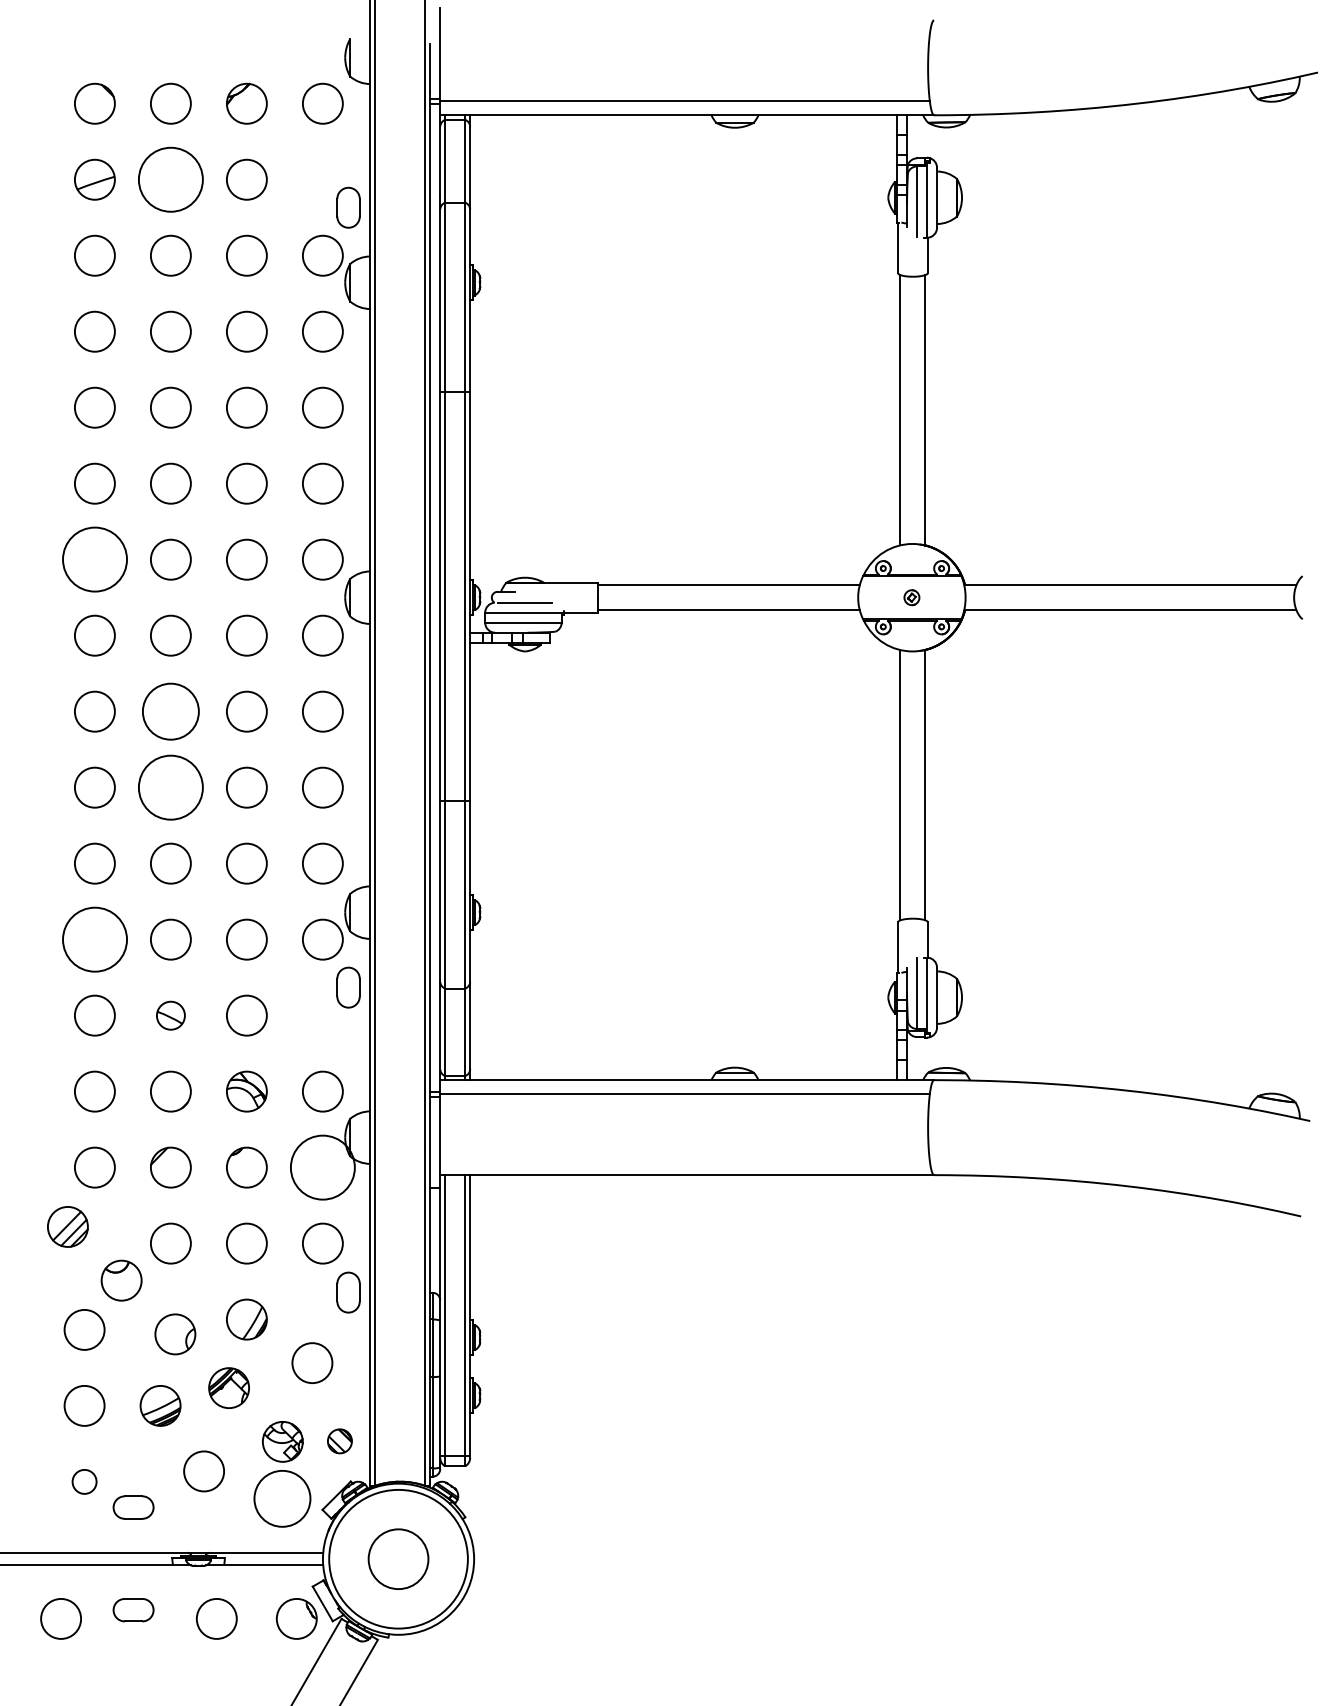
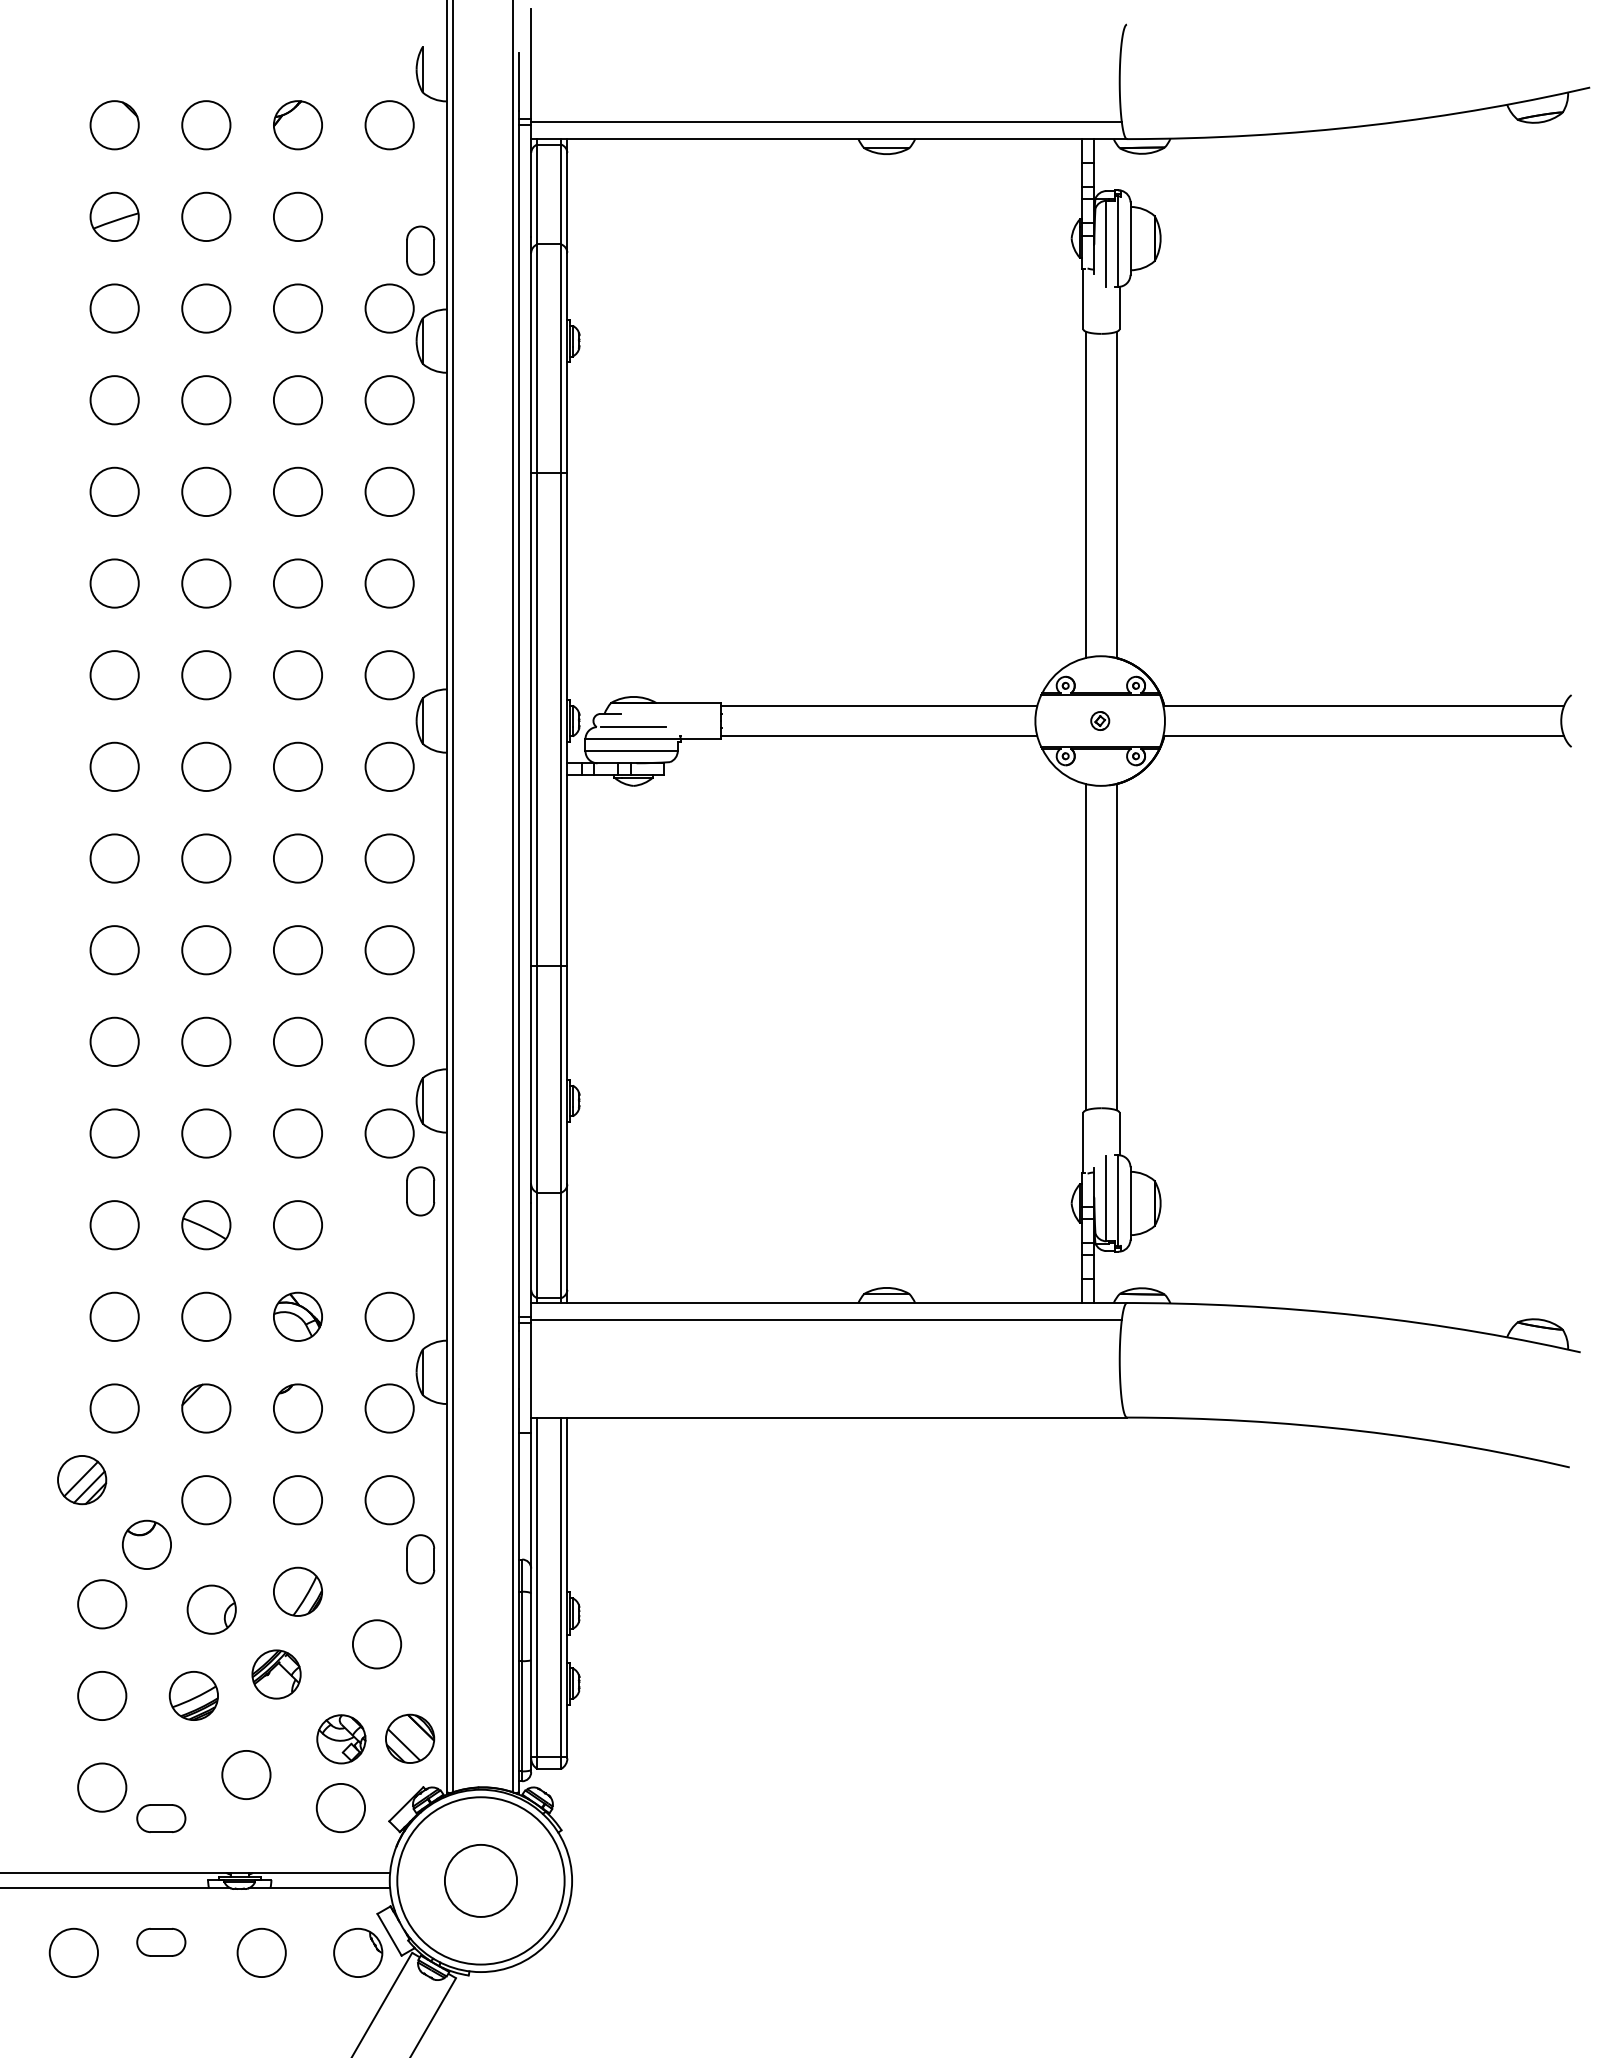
circle: (171, 179) -> (206, 216), size x0.62
circle: (94, 559) -> (114, 675), size x0.62
circle: (171, 711) -> (206, 858), size x0.71
circle: (171, 787) -> (206, 950), size x0.62
circle: (94, 939) -> (114, 1133), size x0.62
part: (171, 1015) -> (206, 1225), size x1.43
circle: (322, 1167) -> (389, 1408), size x0.62
part: (340, 1441) -> (410, 1738), size x1.67
circle: (84, 1481) -> (102, 1787), size x1.67
circle: (282, 1498) -> (340, 1807), size x0.71

